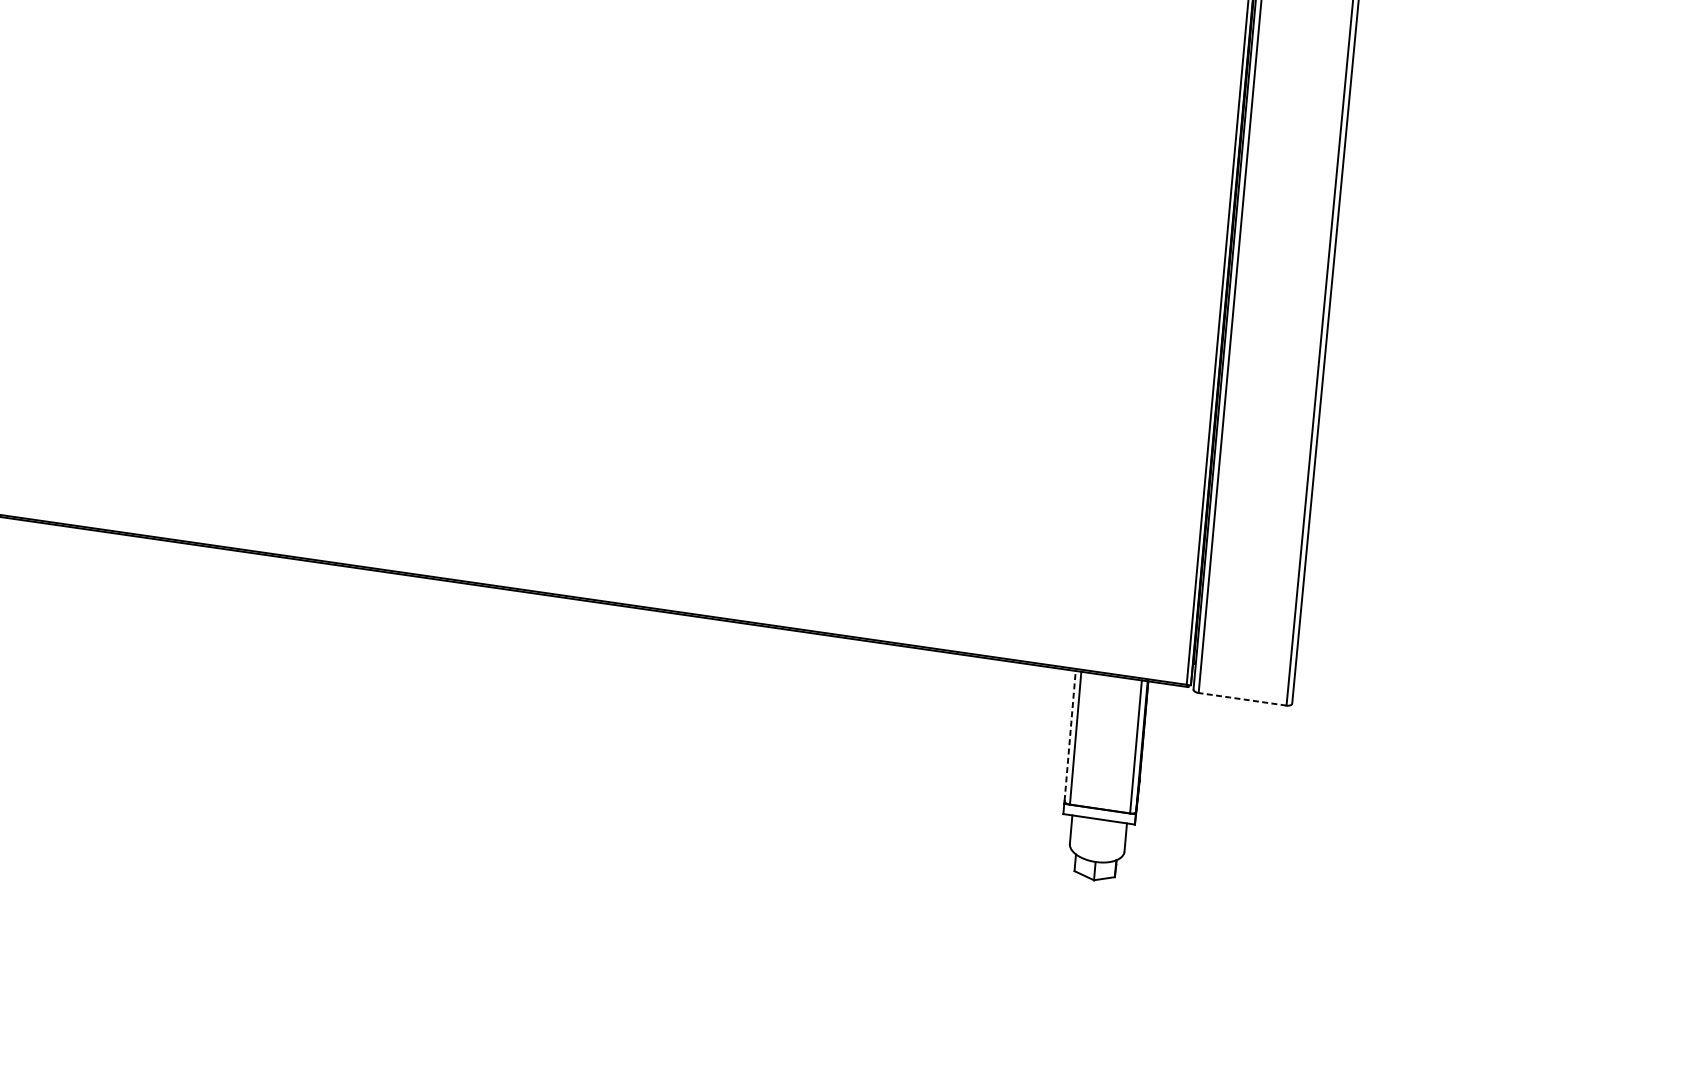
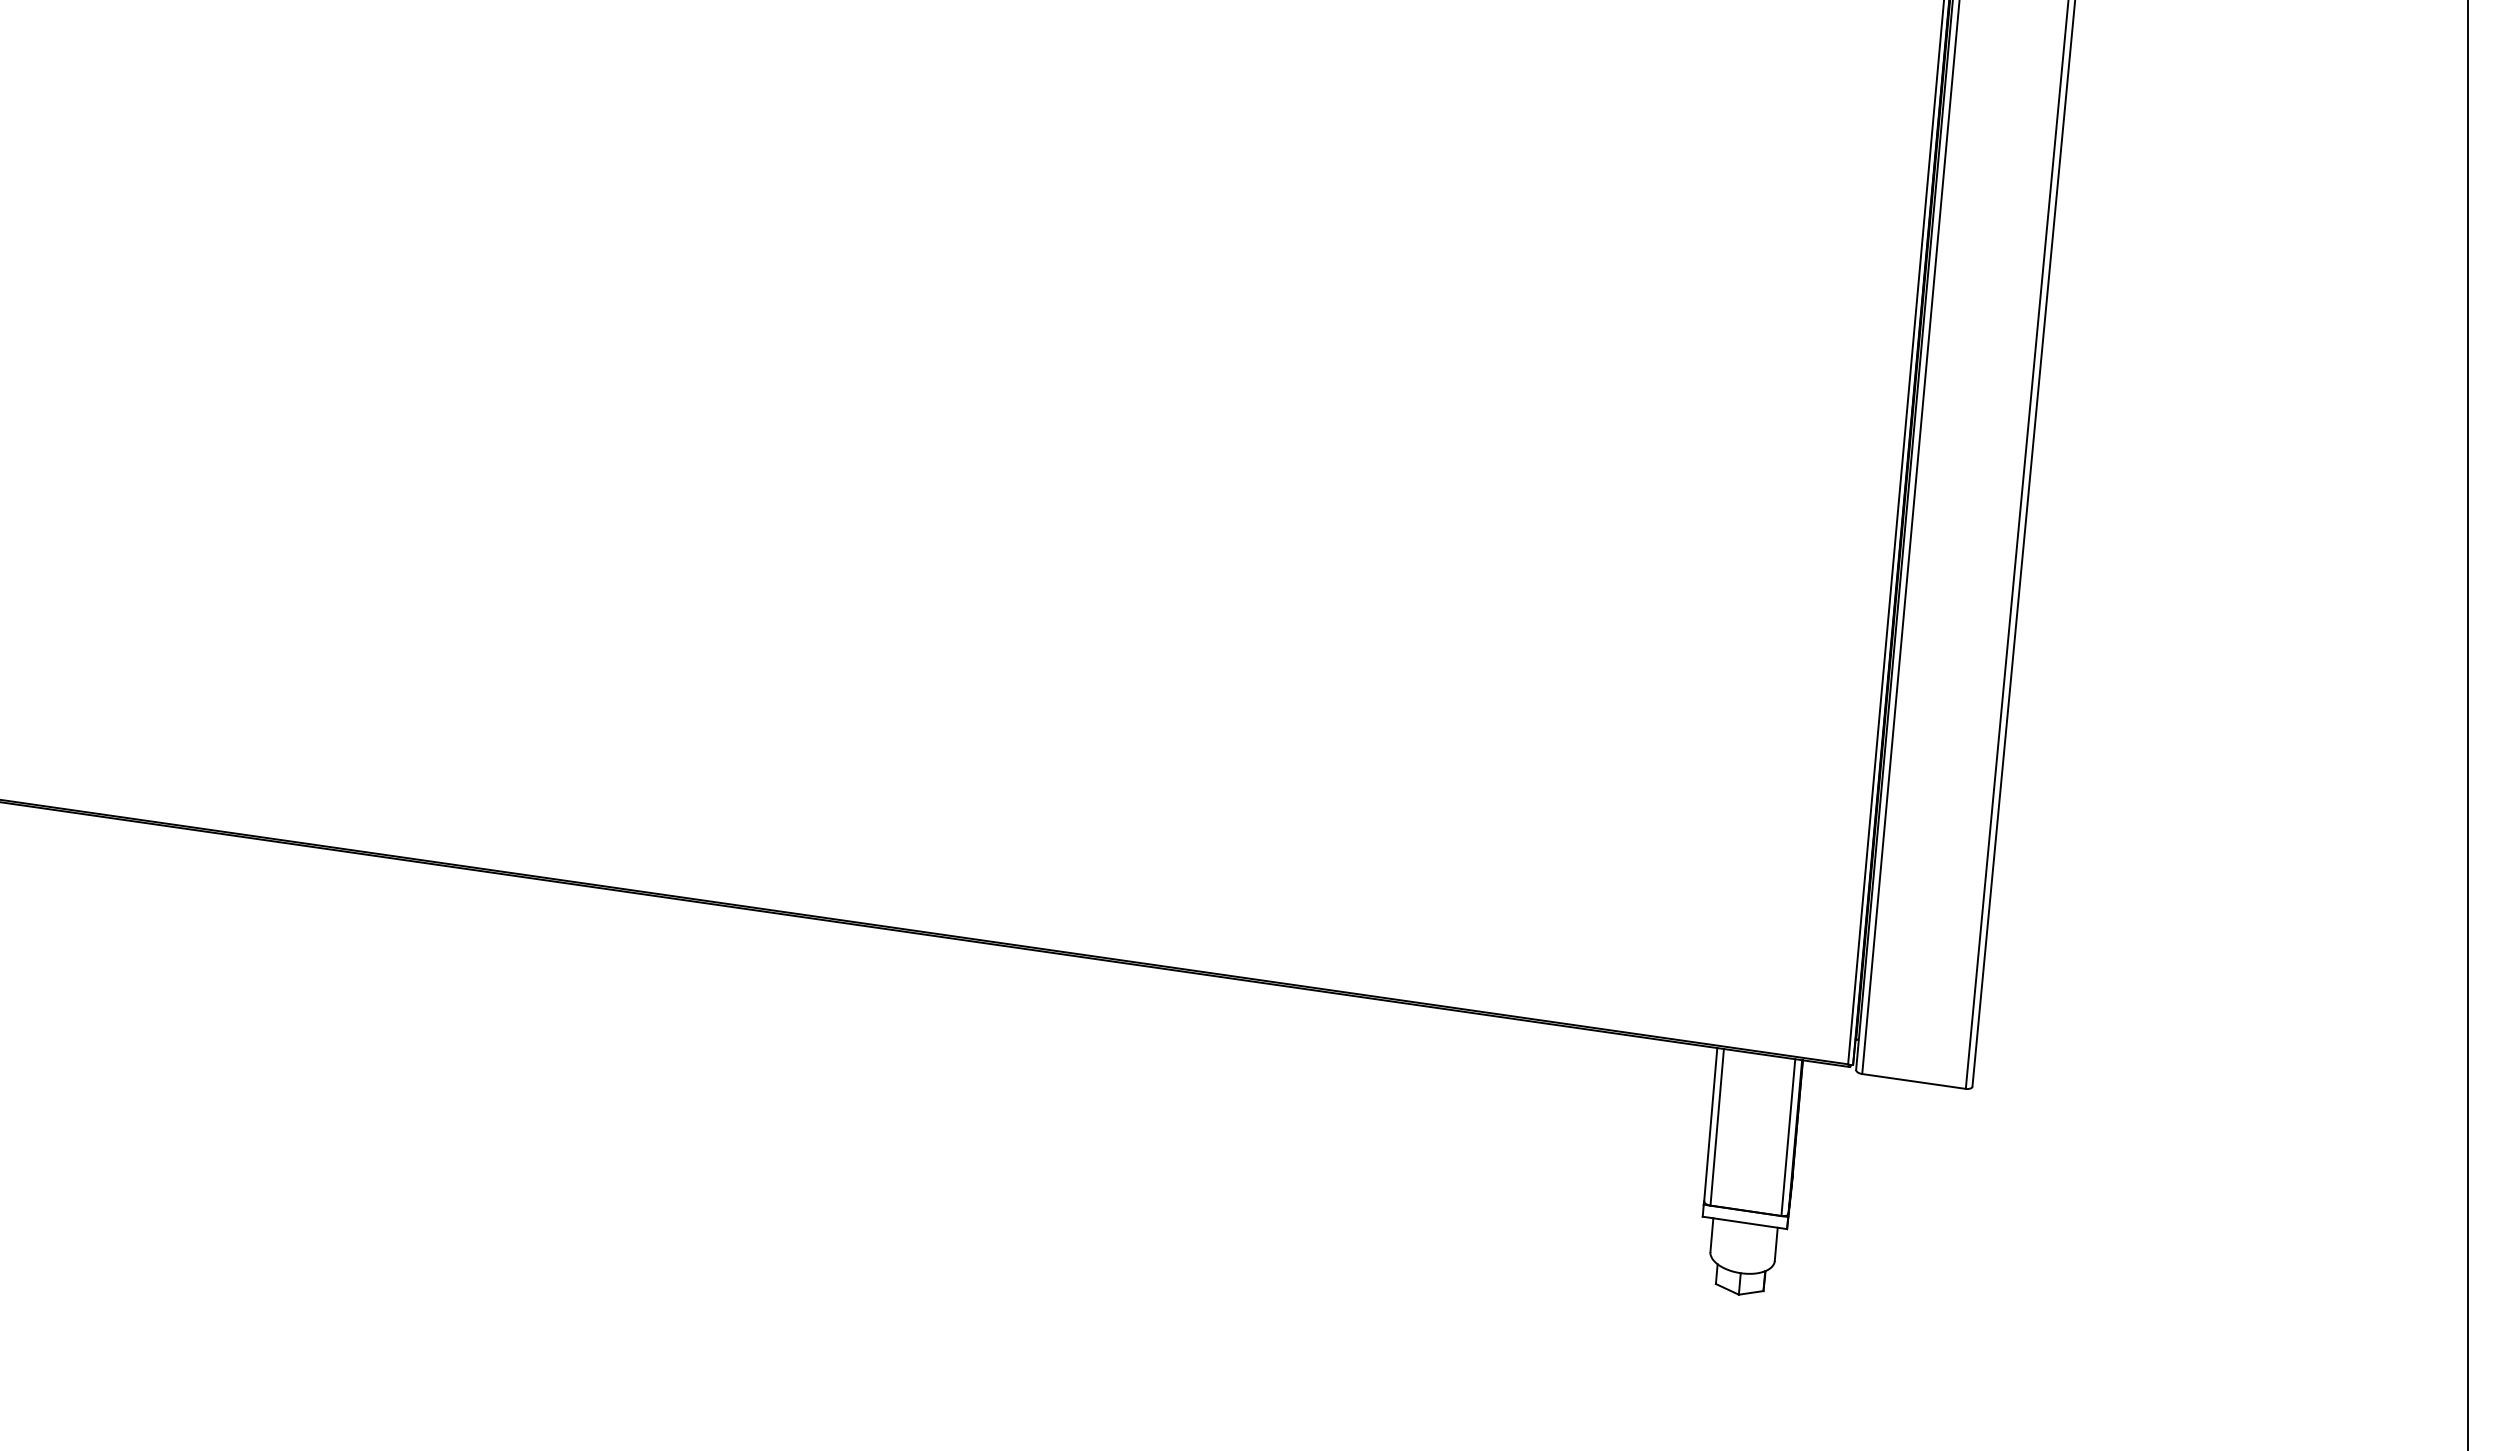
line: (1242, 699) -> (1913, 1081), dashed -> solid
line: (1069, 735) -> (1710, 1124), dashed -> solid

